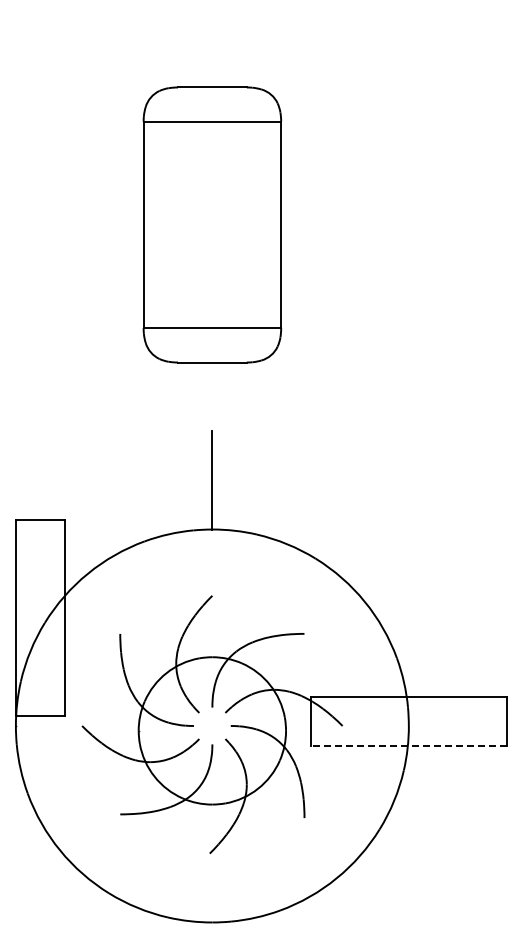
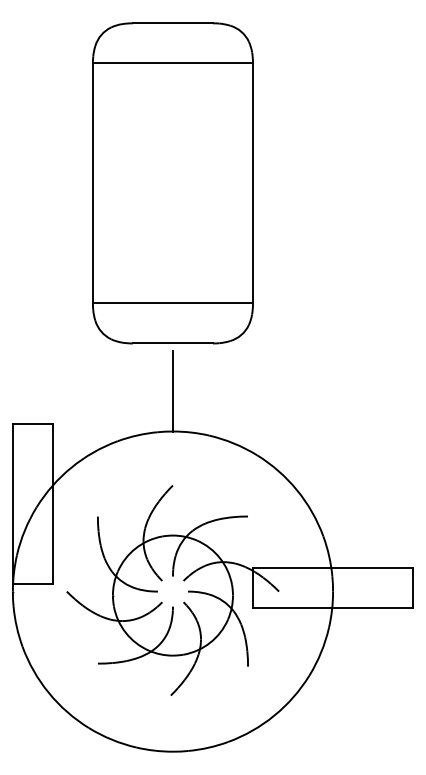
part: (212, 224) -> (173, 182), size x1.43
line: (408, 745) -> (332, 607), dashed -> solid

